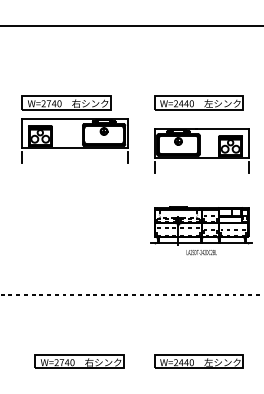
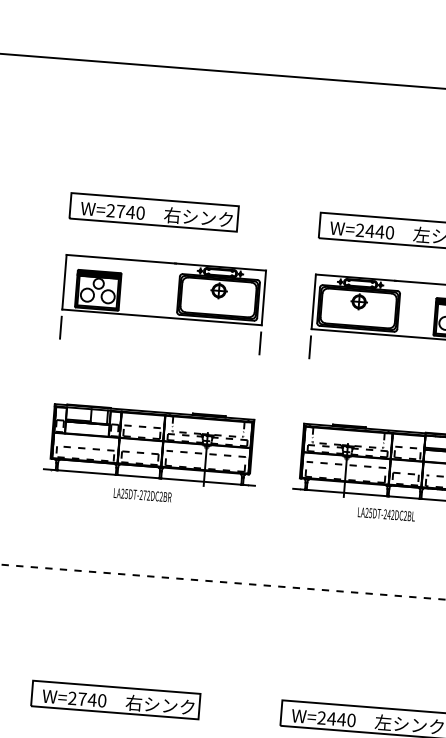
part: (74, 140) -> (161, 303), moved
part: (74, 230) -> (150, 454), added
part: (79, 361) -> (115, 699), moved

